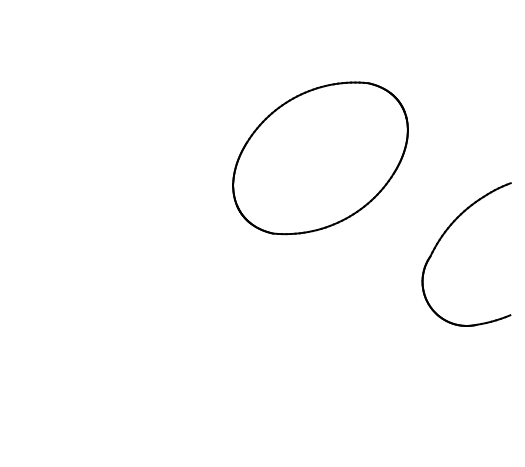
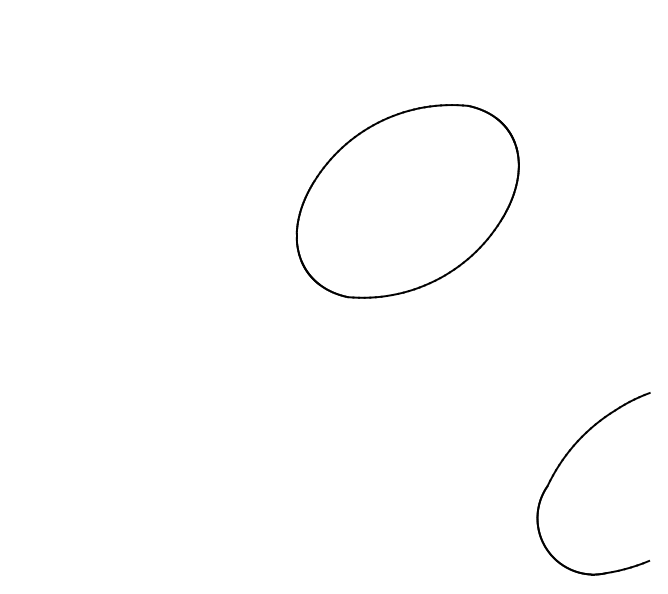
part: (442, 237) -> (562, 462), moved

